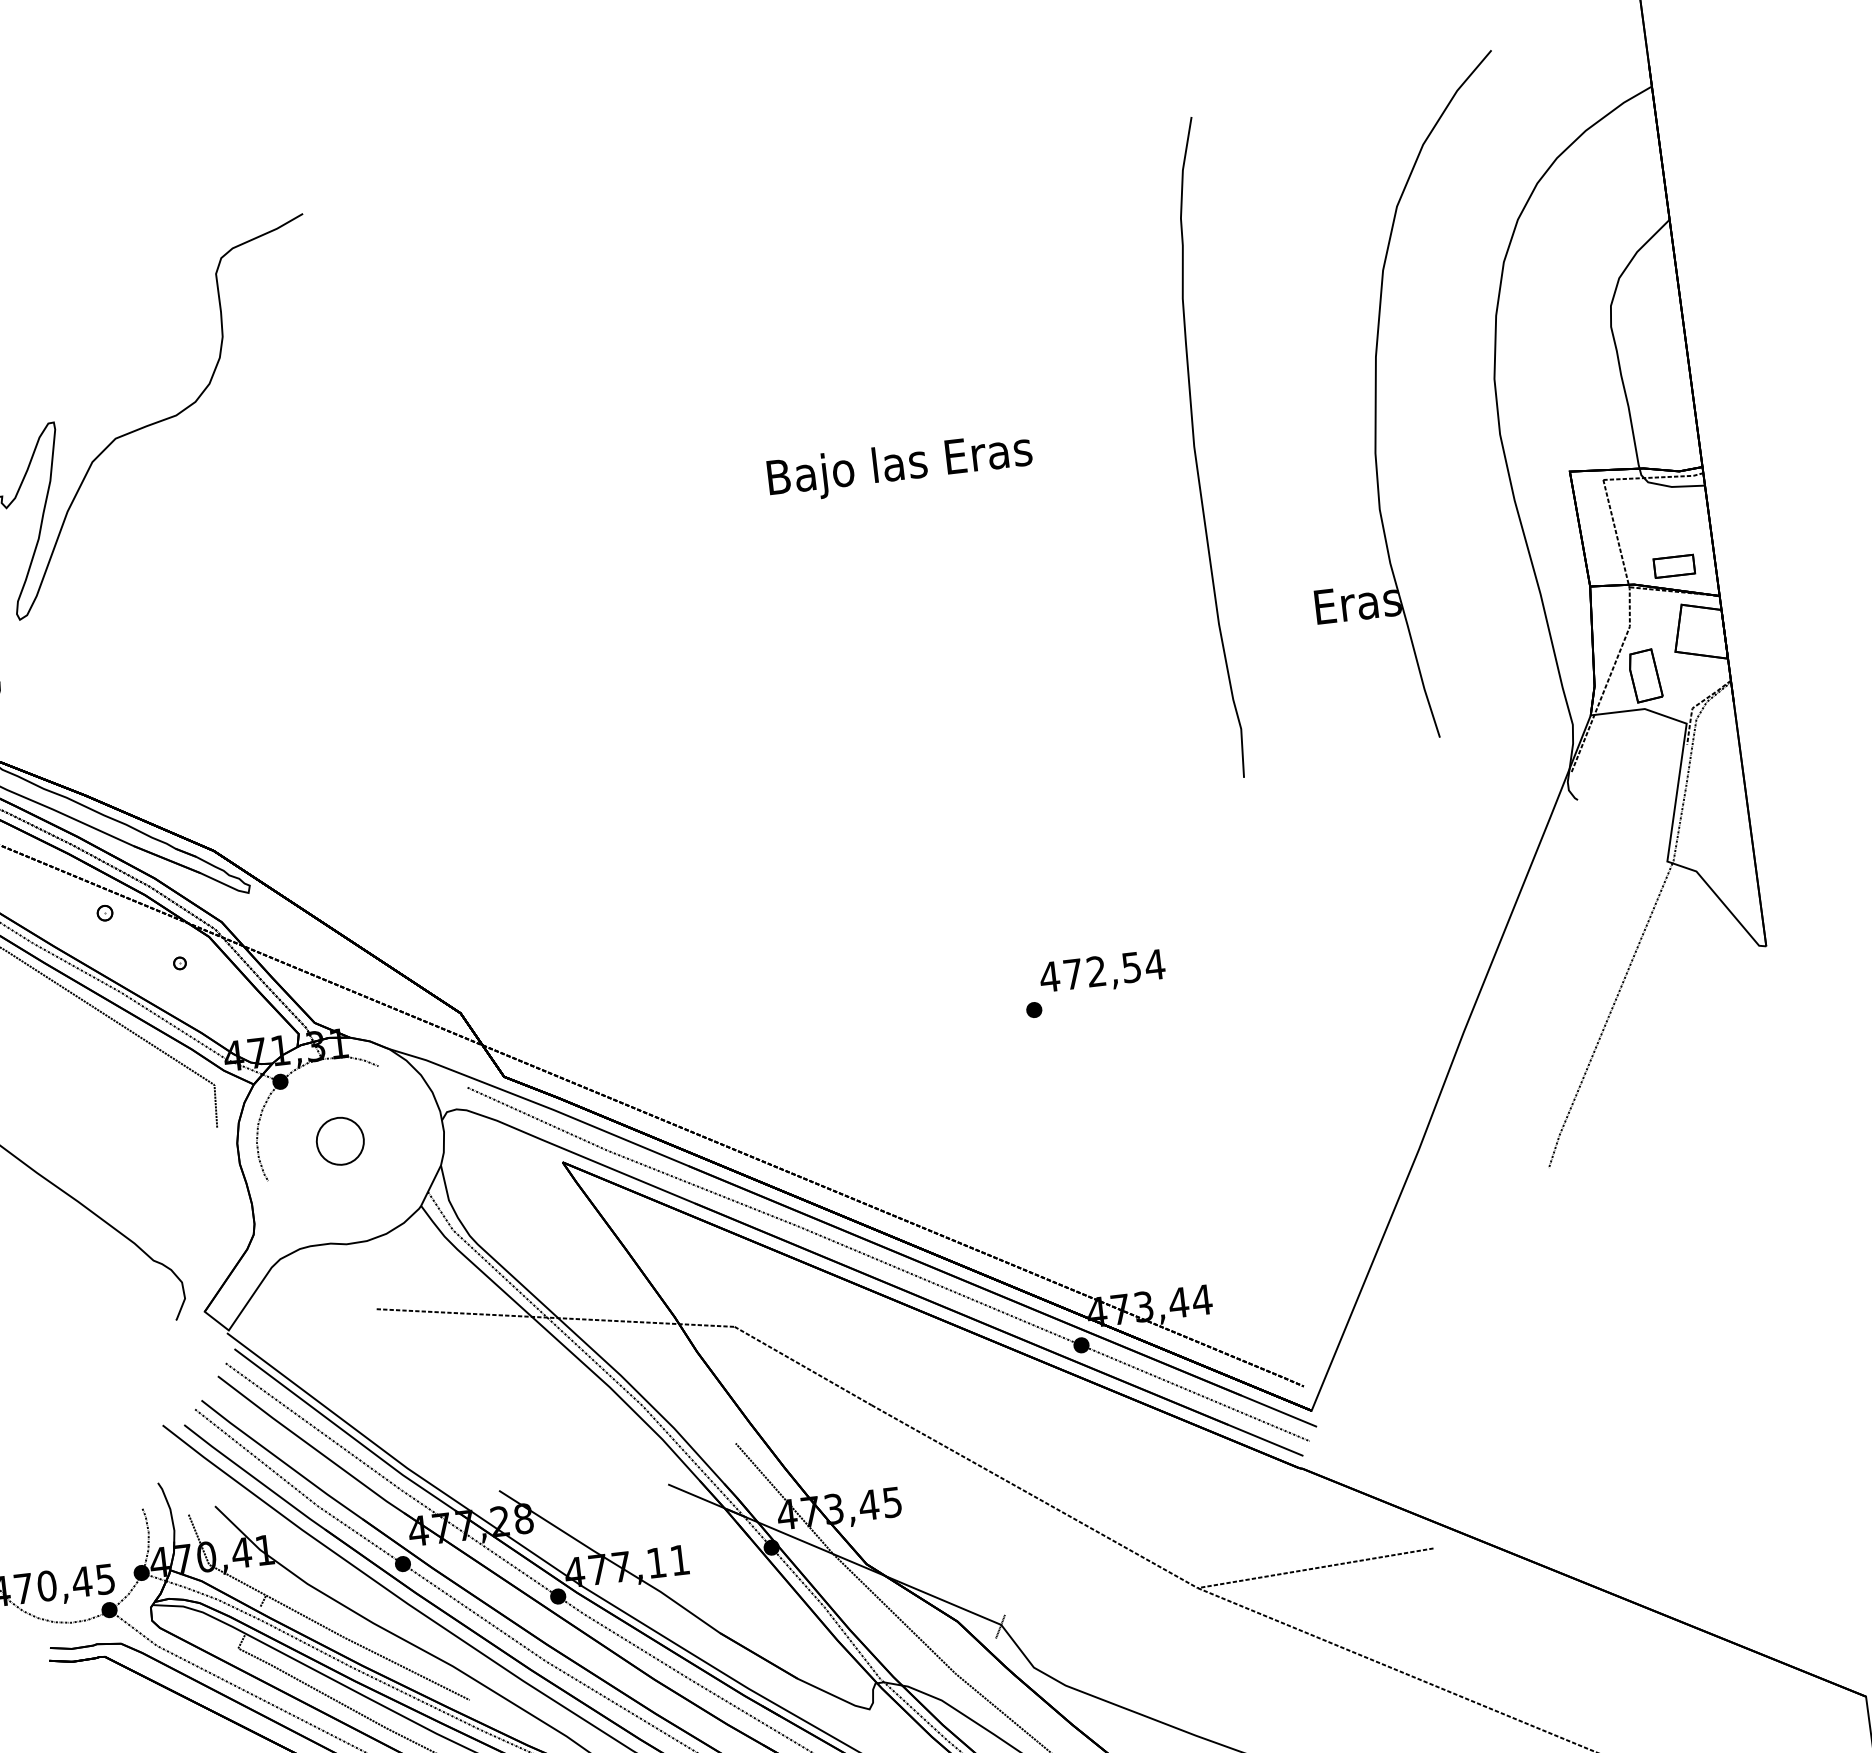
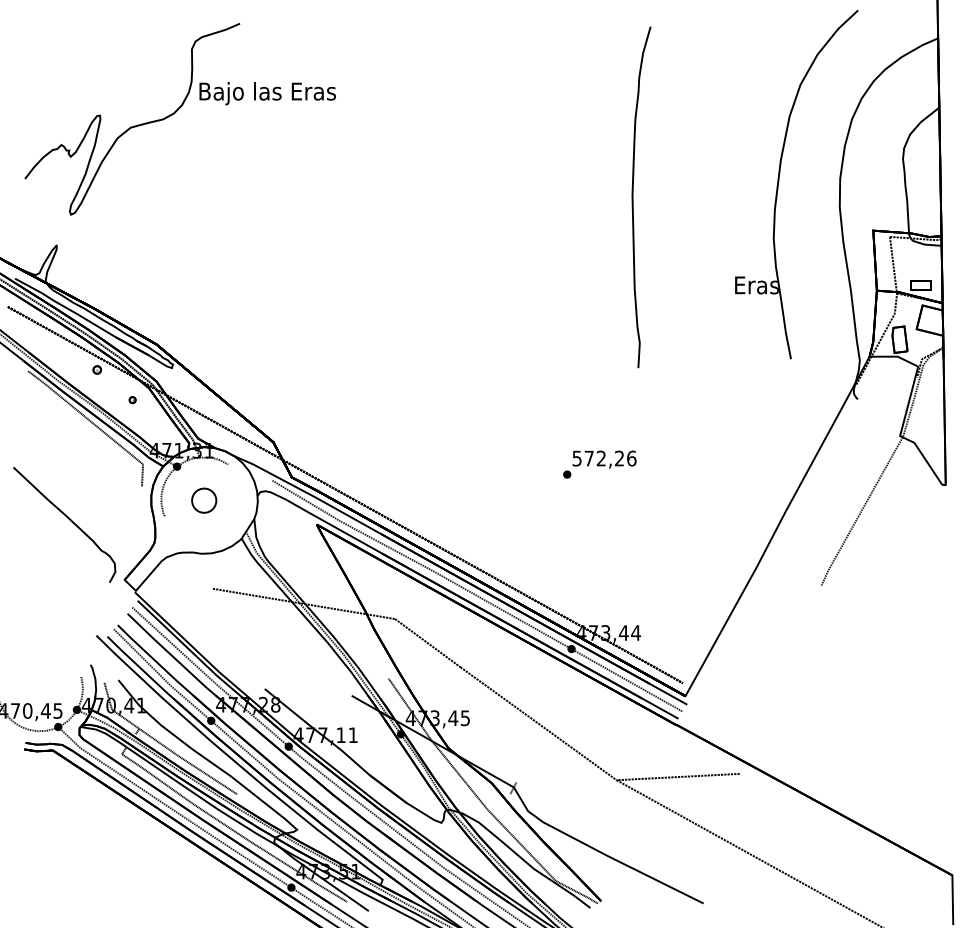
curve: (1196, 449) -> (633, 197), moved
text: (899, 466) -> (267, 93), moved
text: (1102, 970) -> (604, 458), 472,54 -> 572,26

